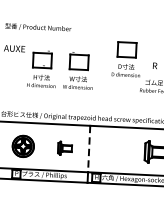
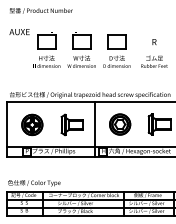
part: (126, 58) -> (116, 50), moved
part: (64, 147) -> (71, 124), size x1.67
line: (89, 149) -> (95, 124), dashed -> solid
part: (115, 150) -> (120, 124), added

